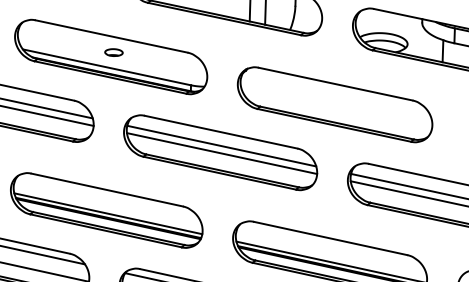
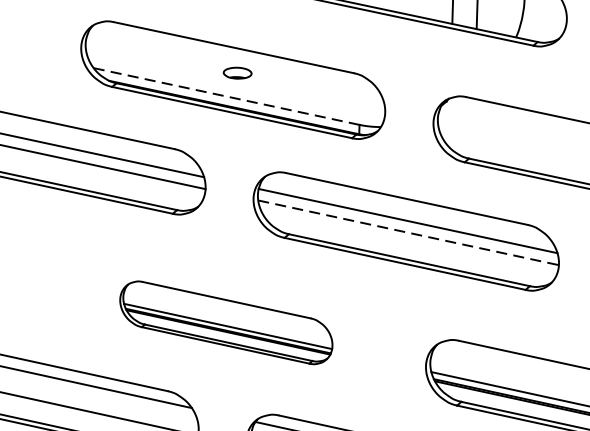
line: (106, 67) -> (225, 96), solid -> dashed
line: (222, 153) -> (409, 232), solid -> dashed
part: (106, 210) -> (225, 322), size x0.7

